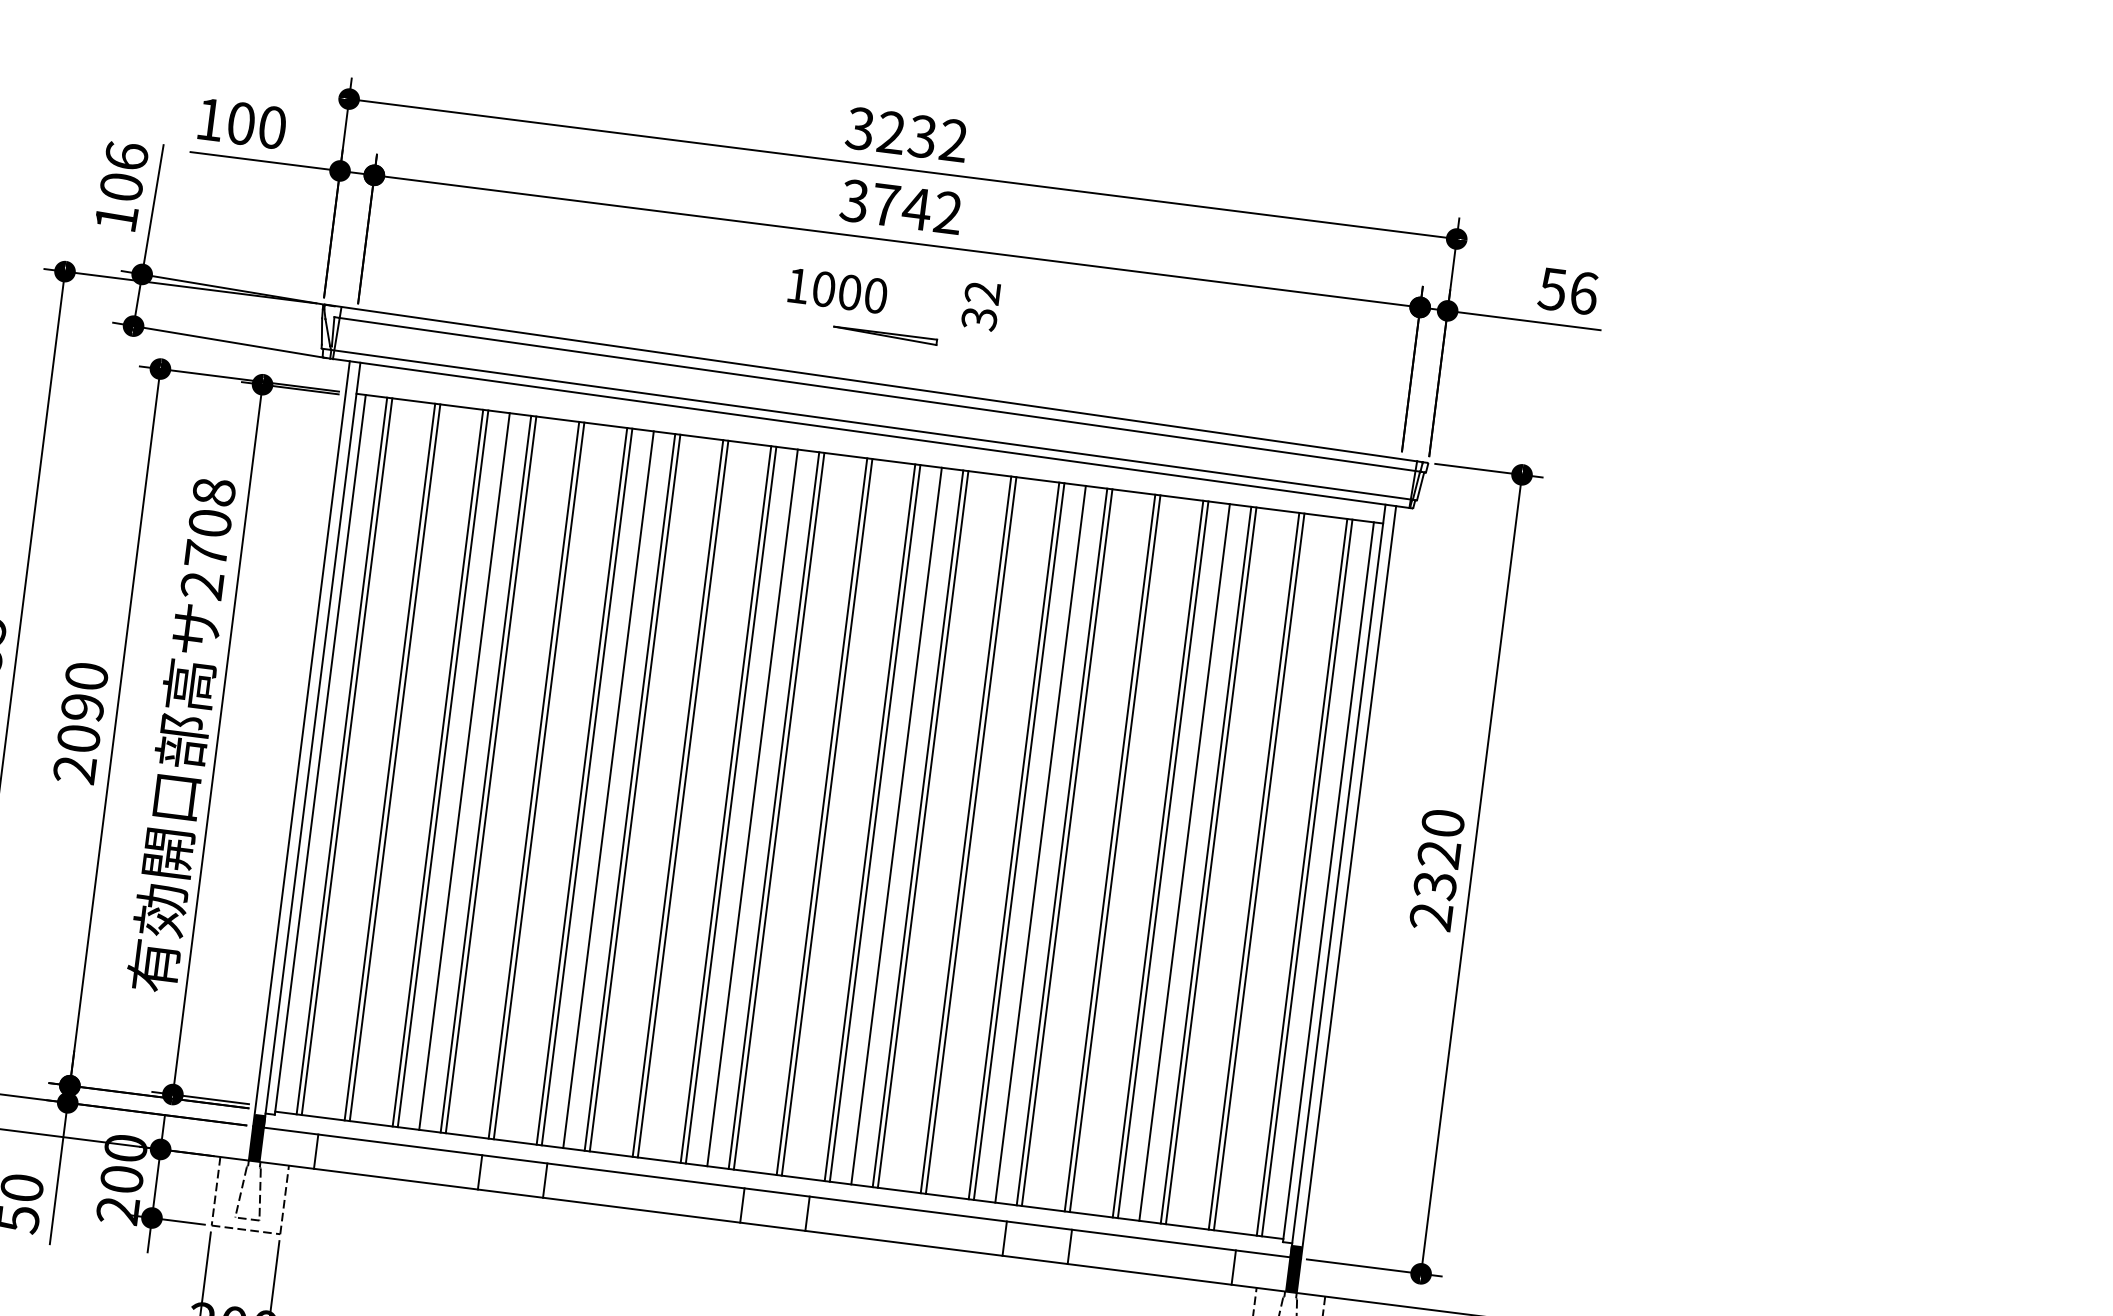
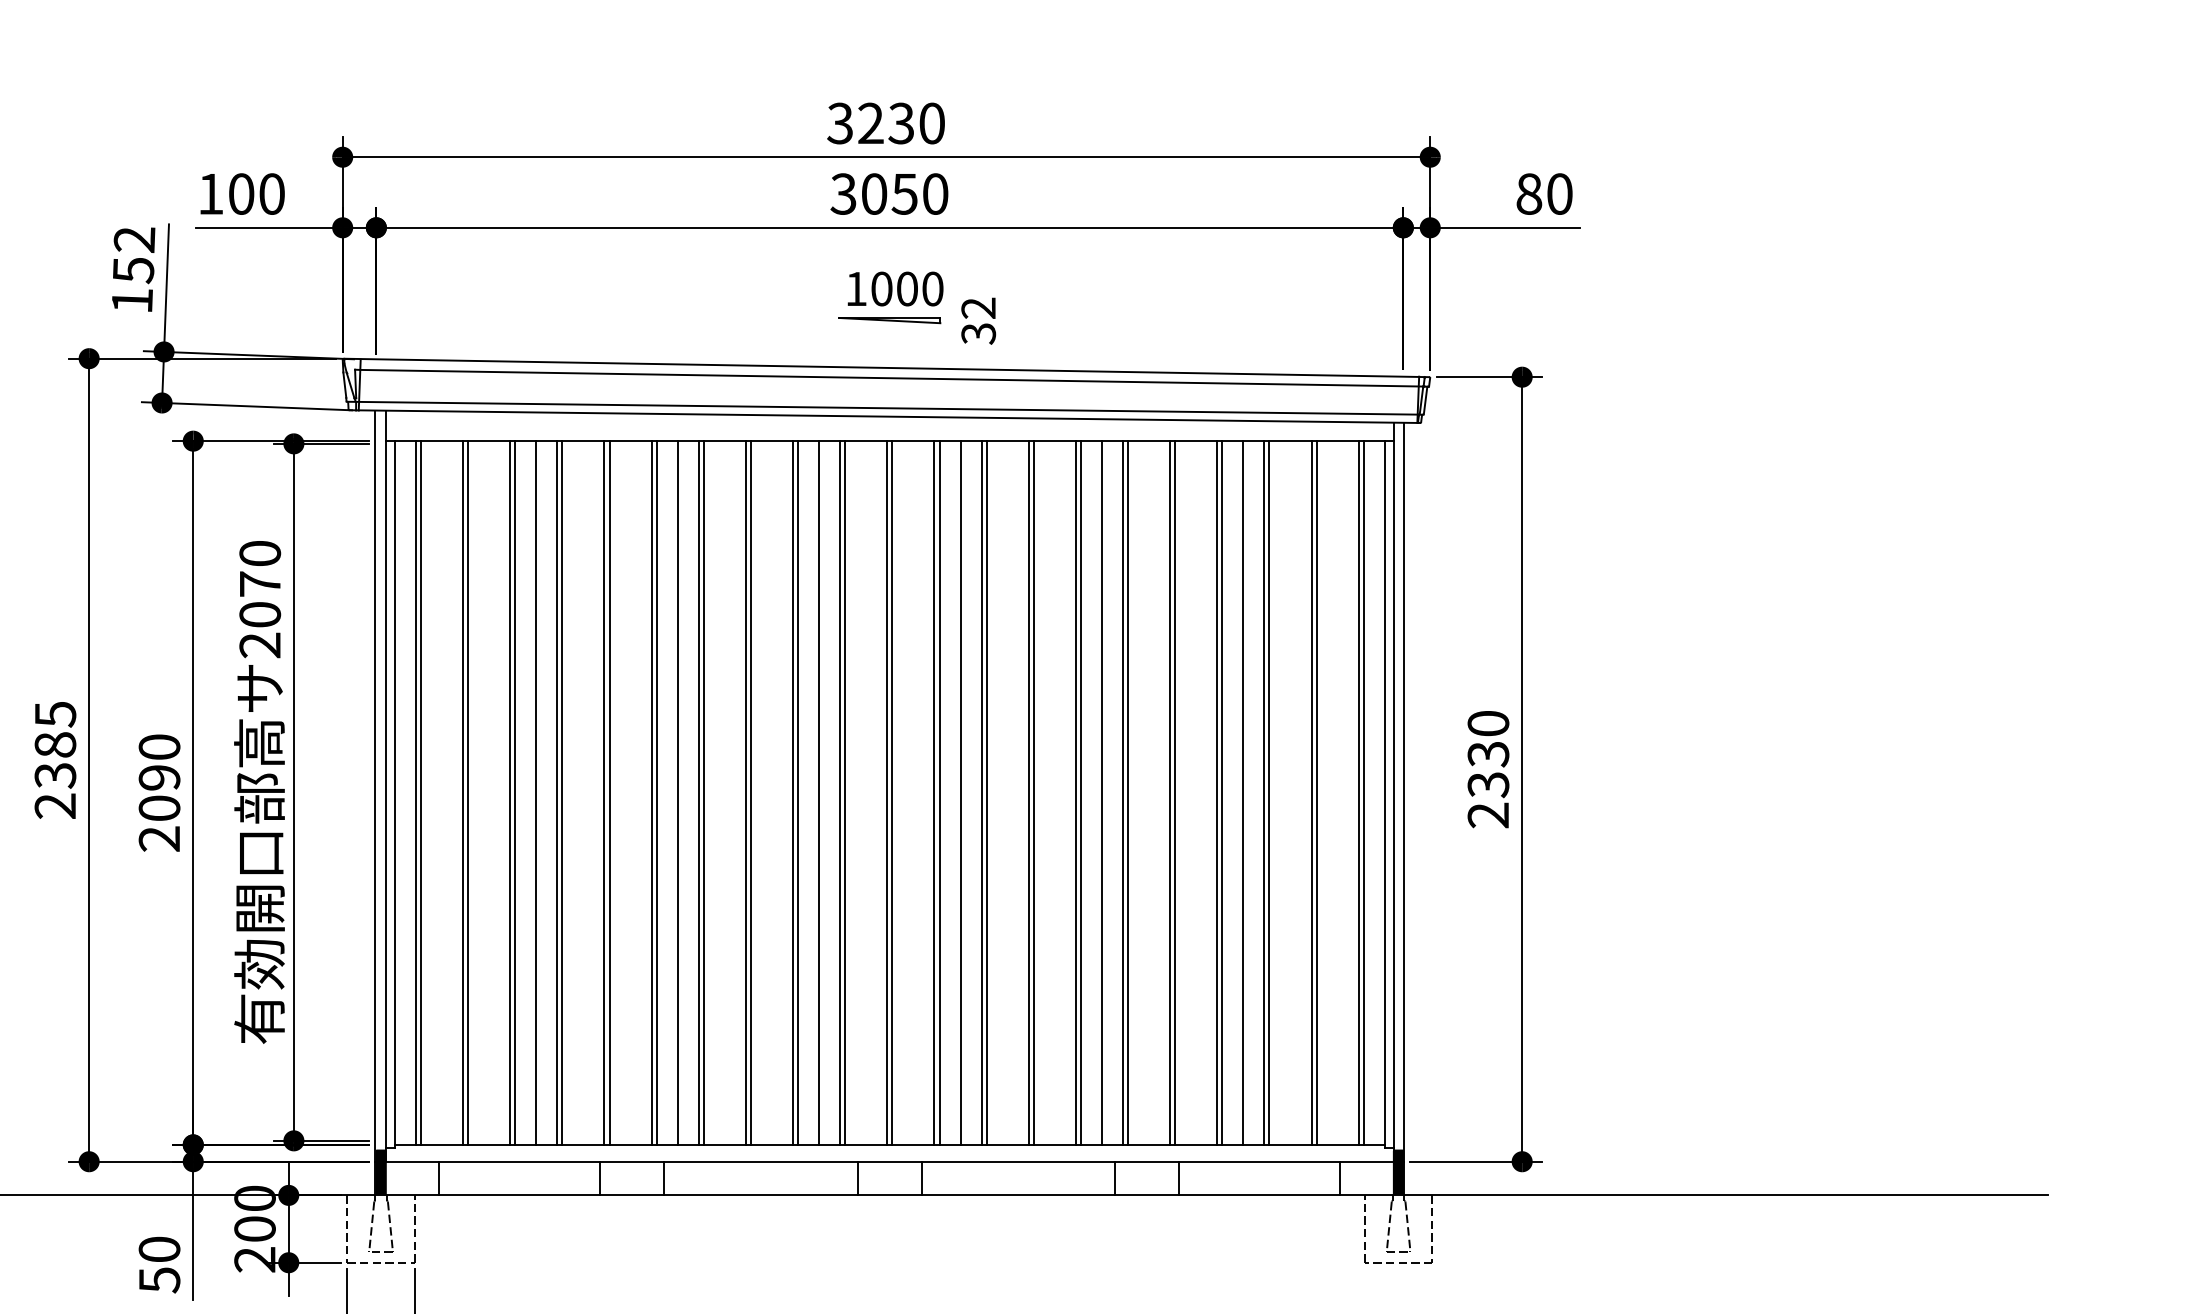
text: (953, 140) -> (931, 123), 3232 -> 3230
text: (123, 172) -> (133, 255), 106 -> 152
text: (917, 208) -> (905, 193), 3742 -> 3050
text: (837, 290) -> (895, 288), moved
text: (1567, 290) -> (1543, 193), 56 -> 80
text: (980, 305) -> (978, 320), moved
text: (210, 522) -> (260, 583), 2708 -> 2070
text: (1439, 854) -> (1488, 754), 2320 -> 2330

